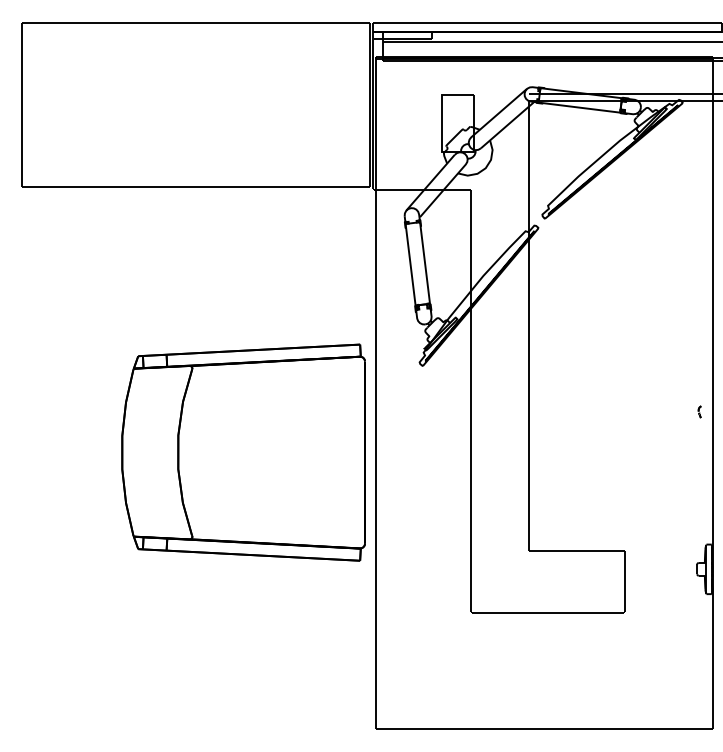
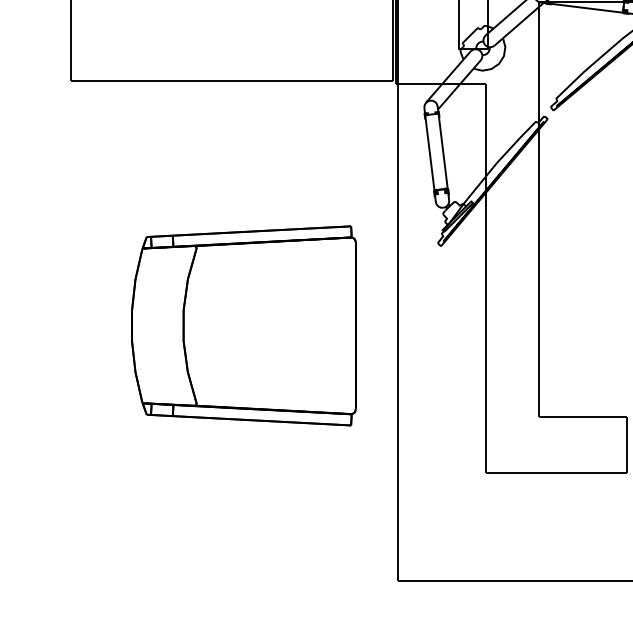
part: (243, 452) -> (243, 325), moved

